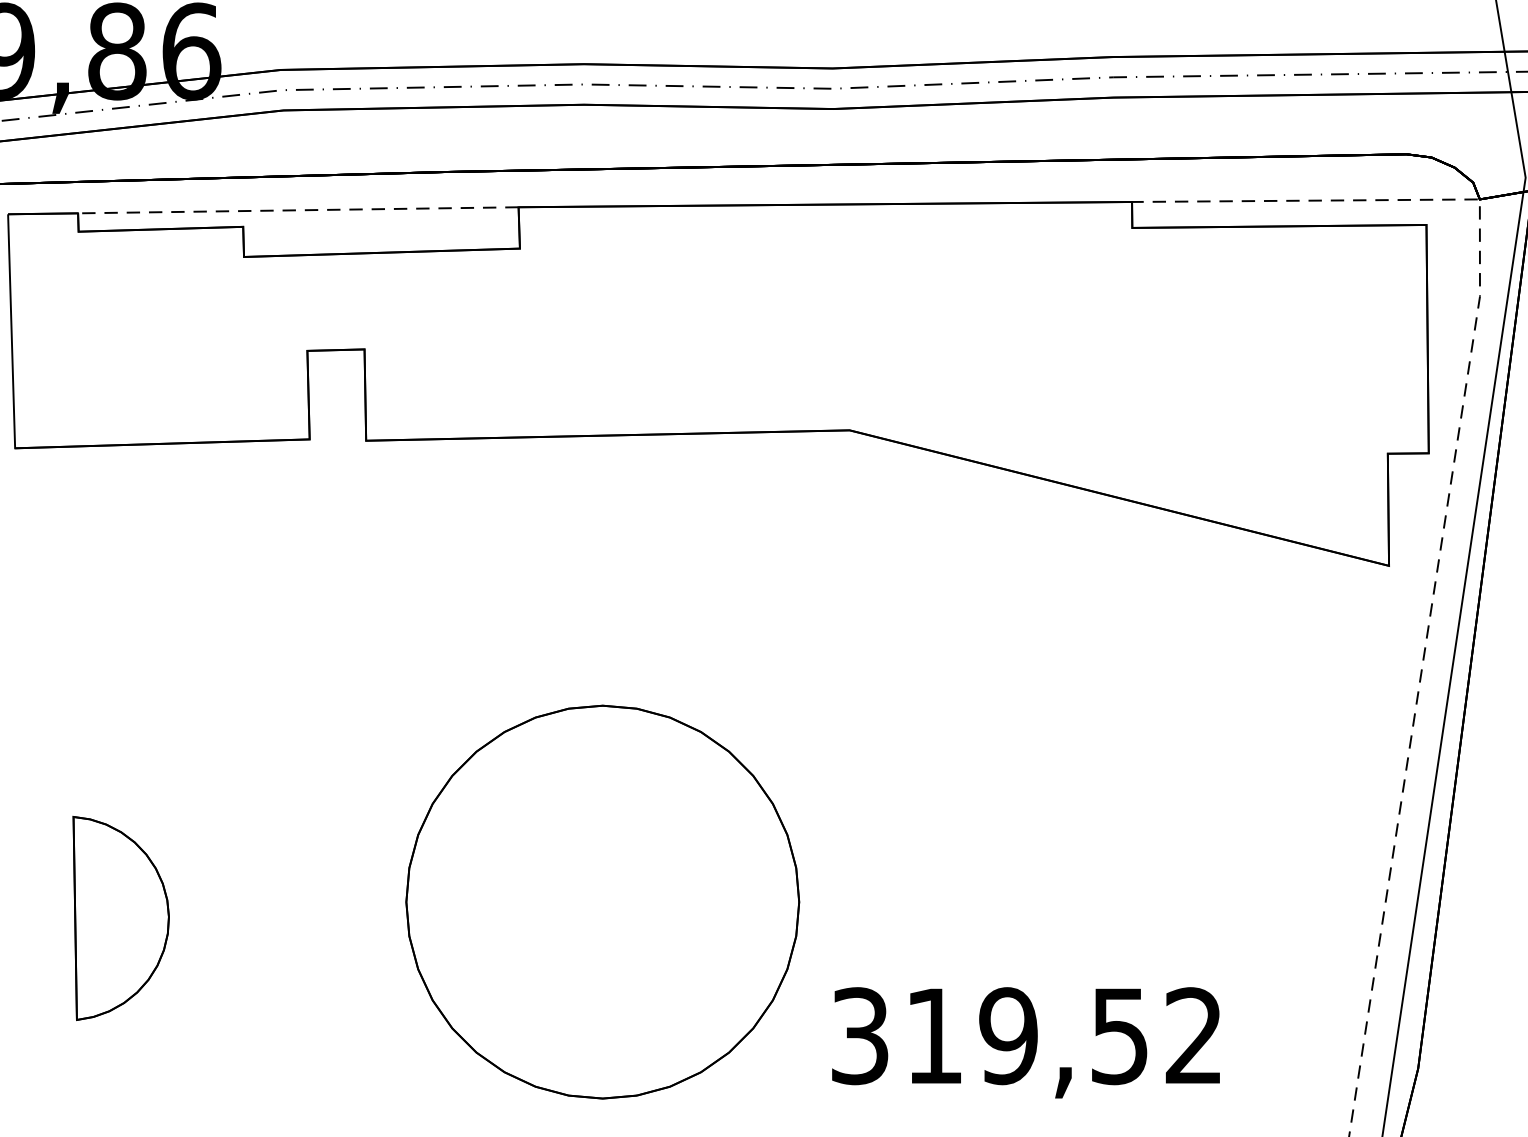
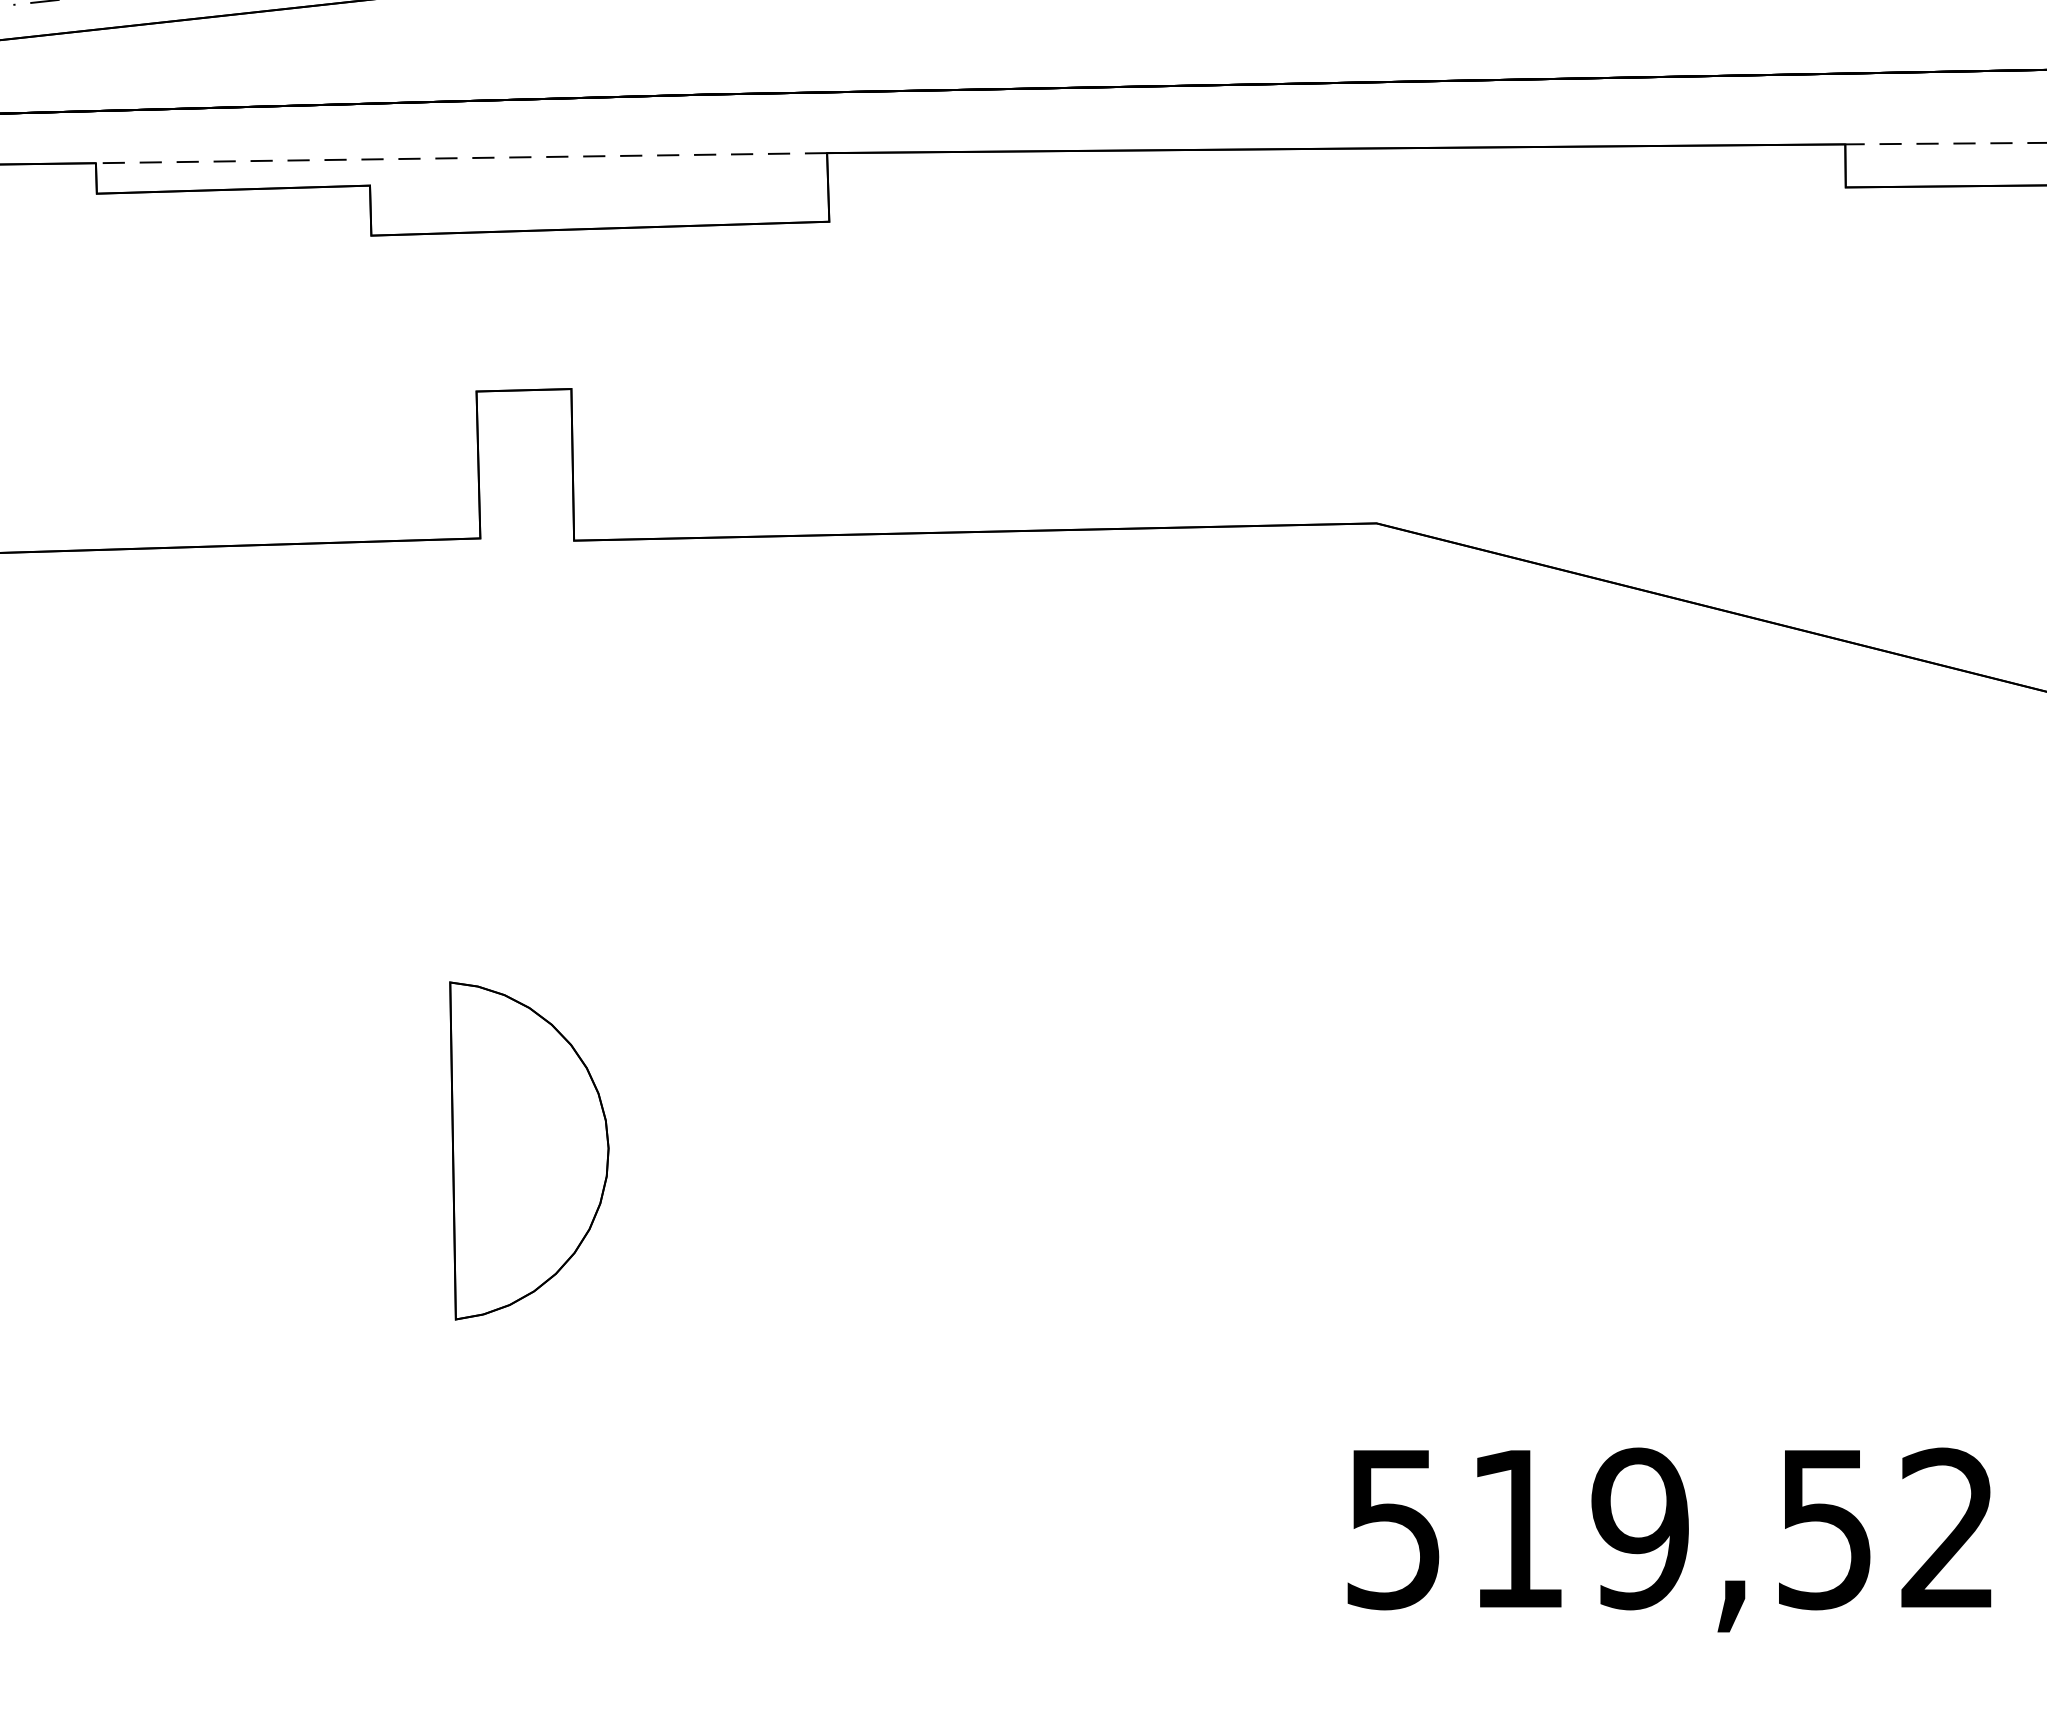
part: (602, 901) -> (966, 1305), removed
part: (120, 918) -> (528, 1151), moved
text: (860, 1035) -> (1394, 1527), 319,52 -> 519,52

